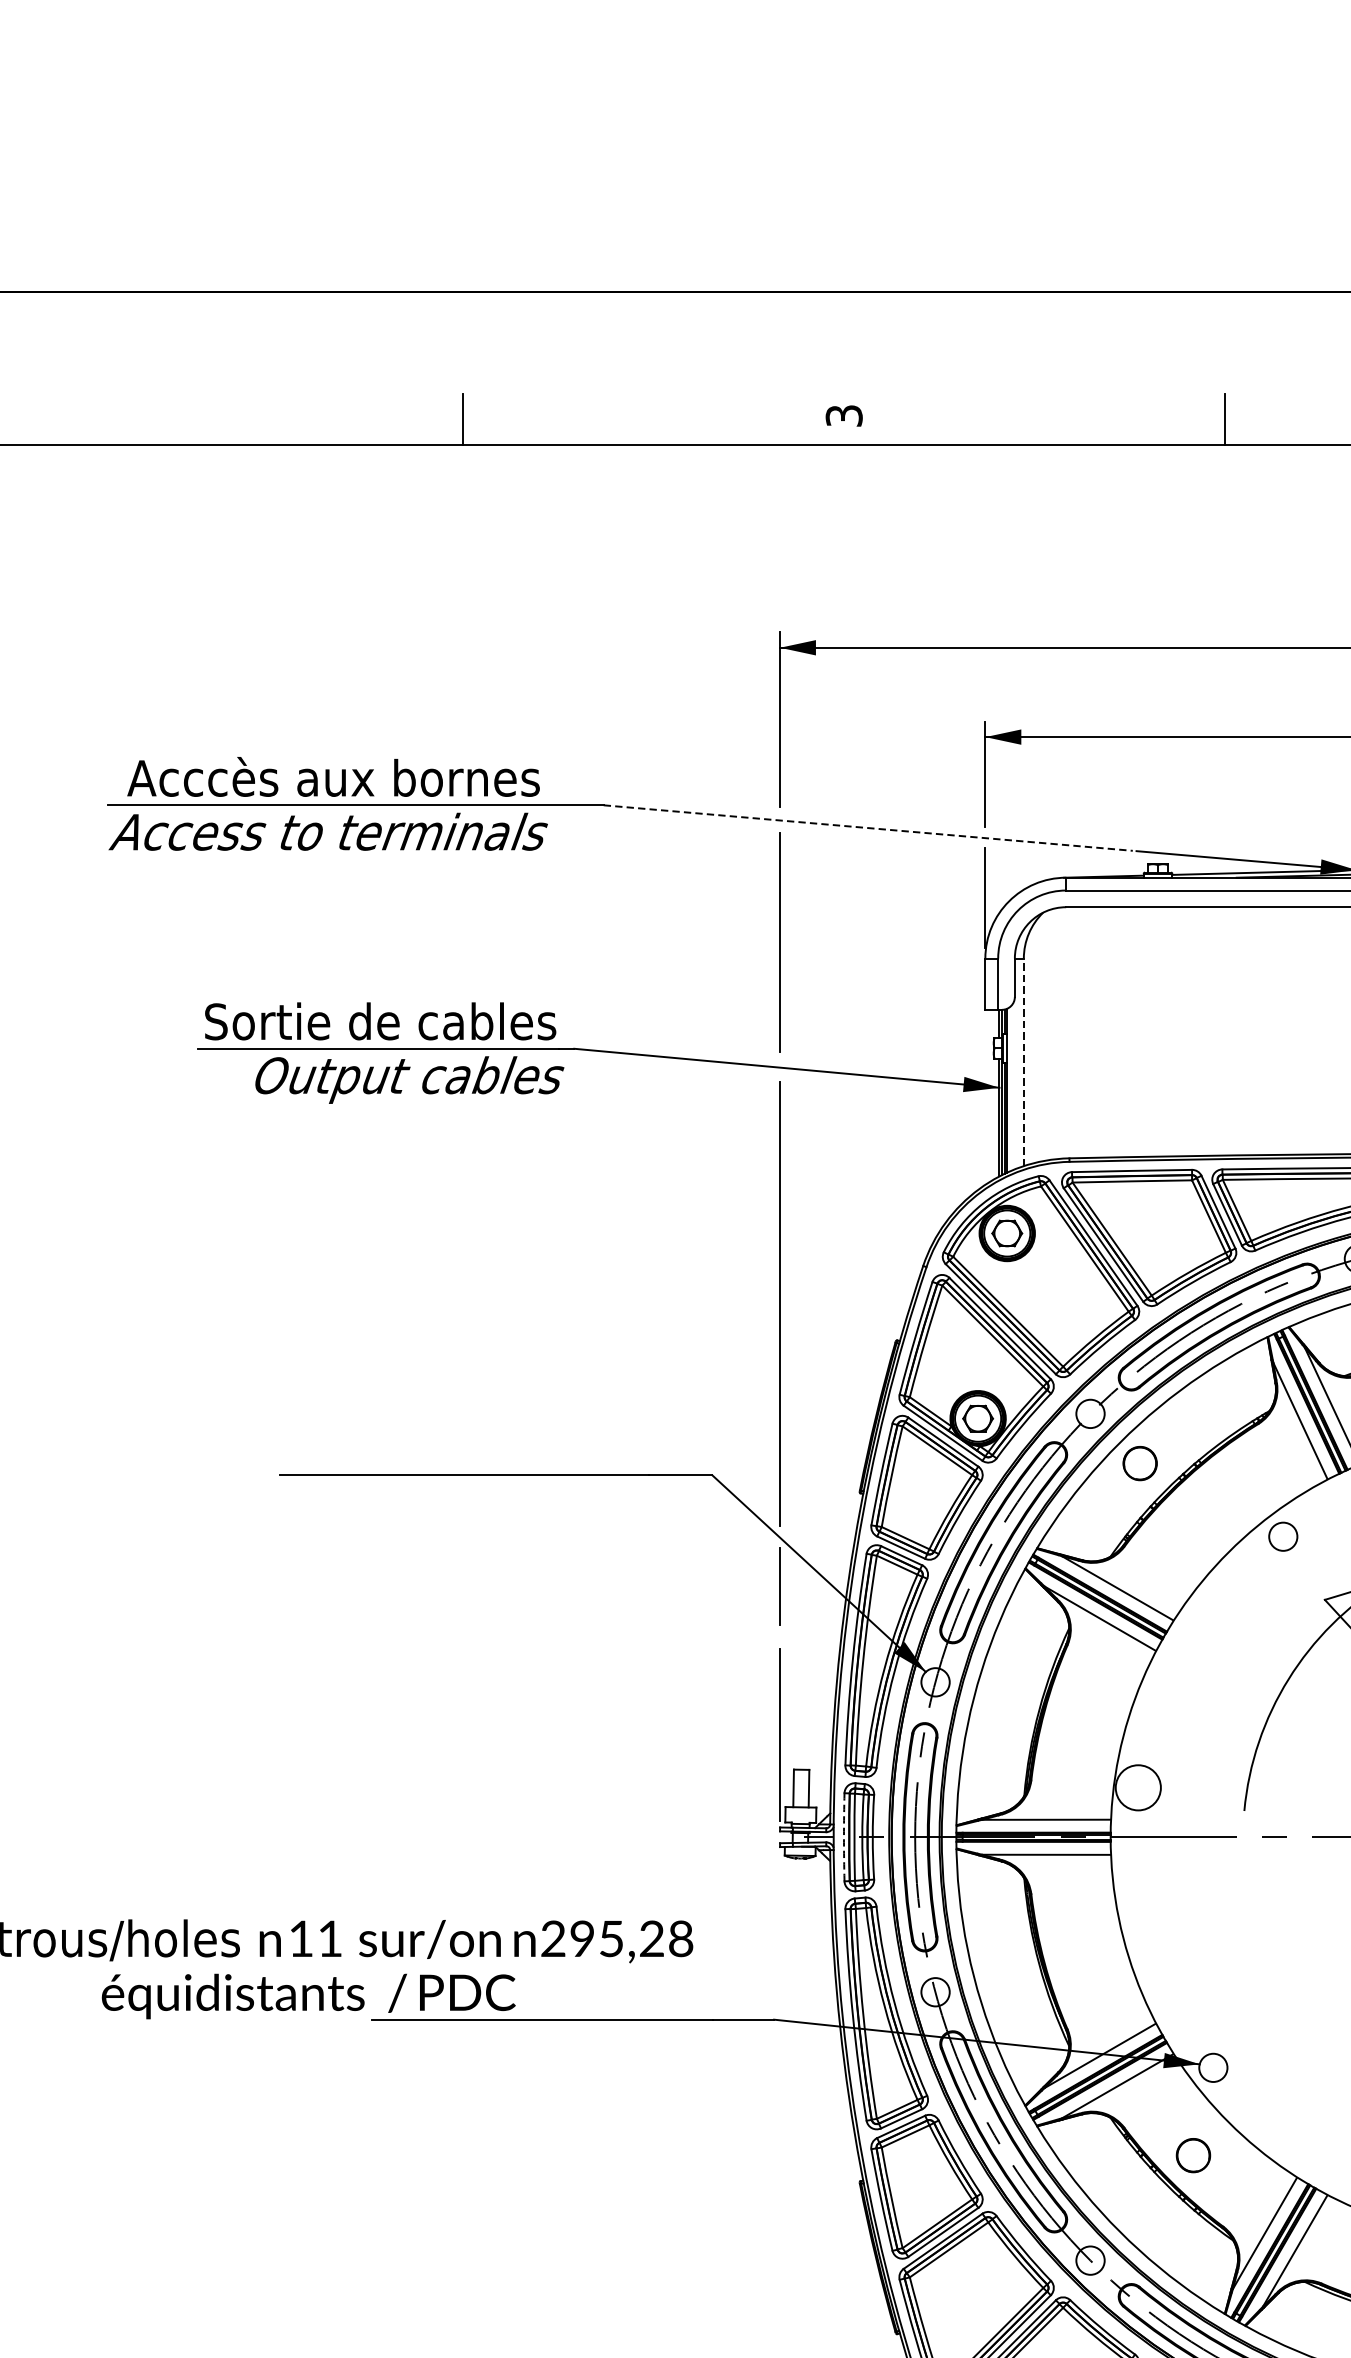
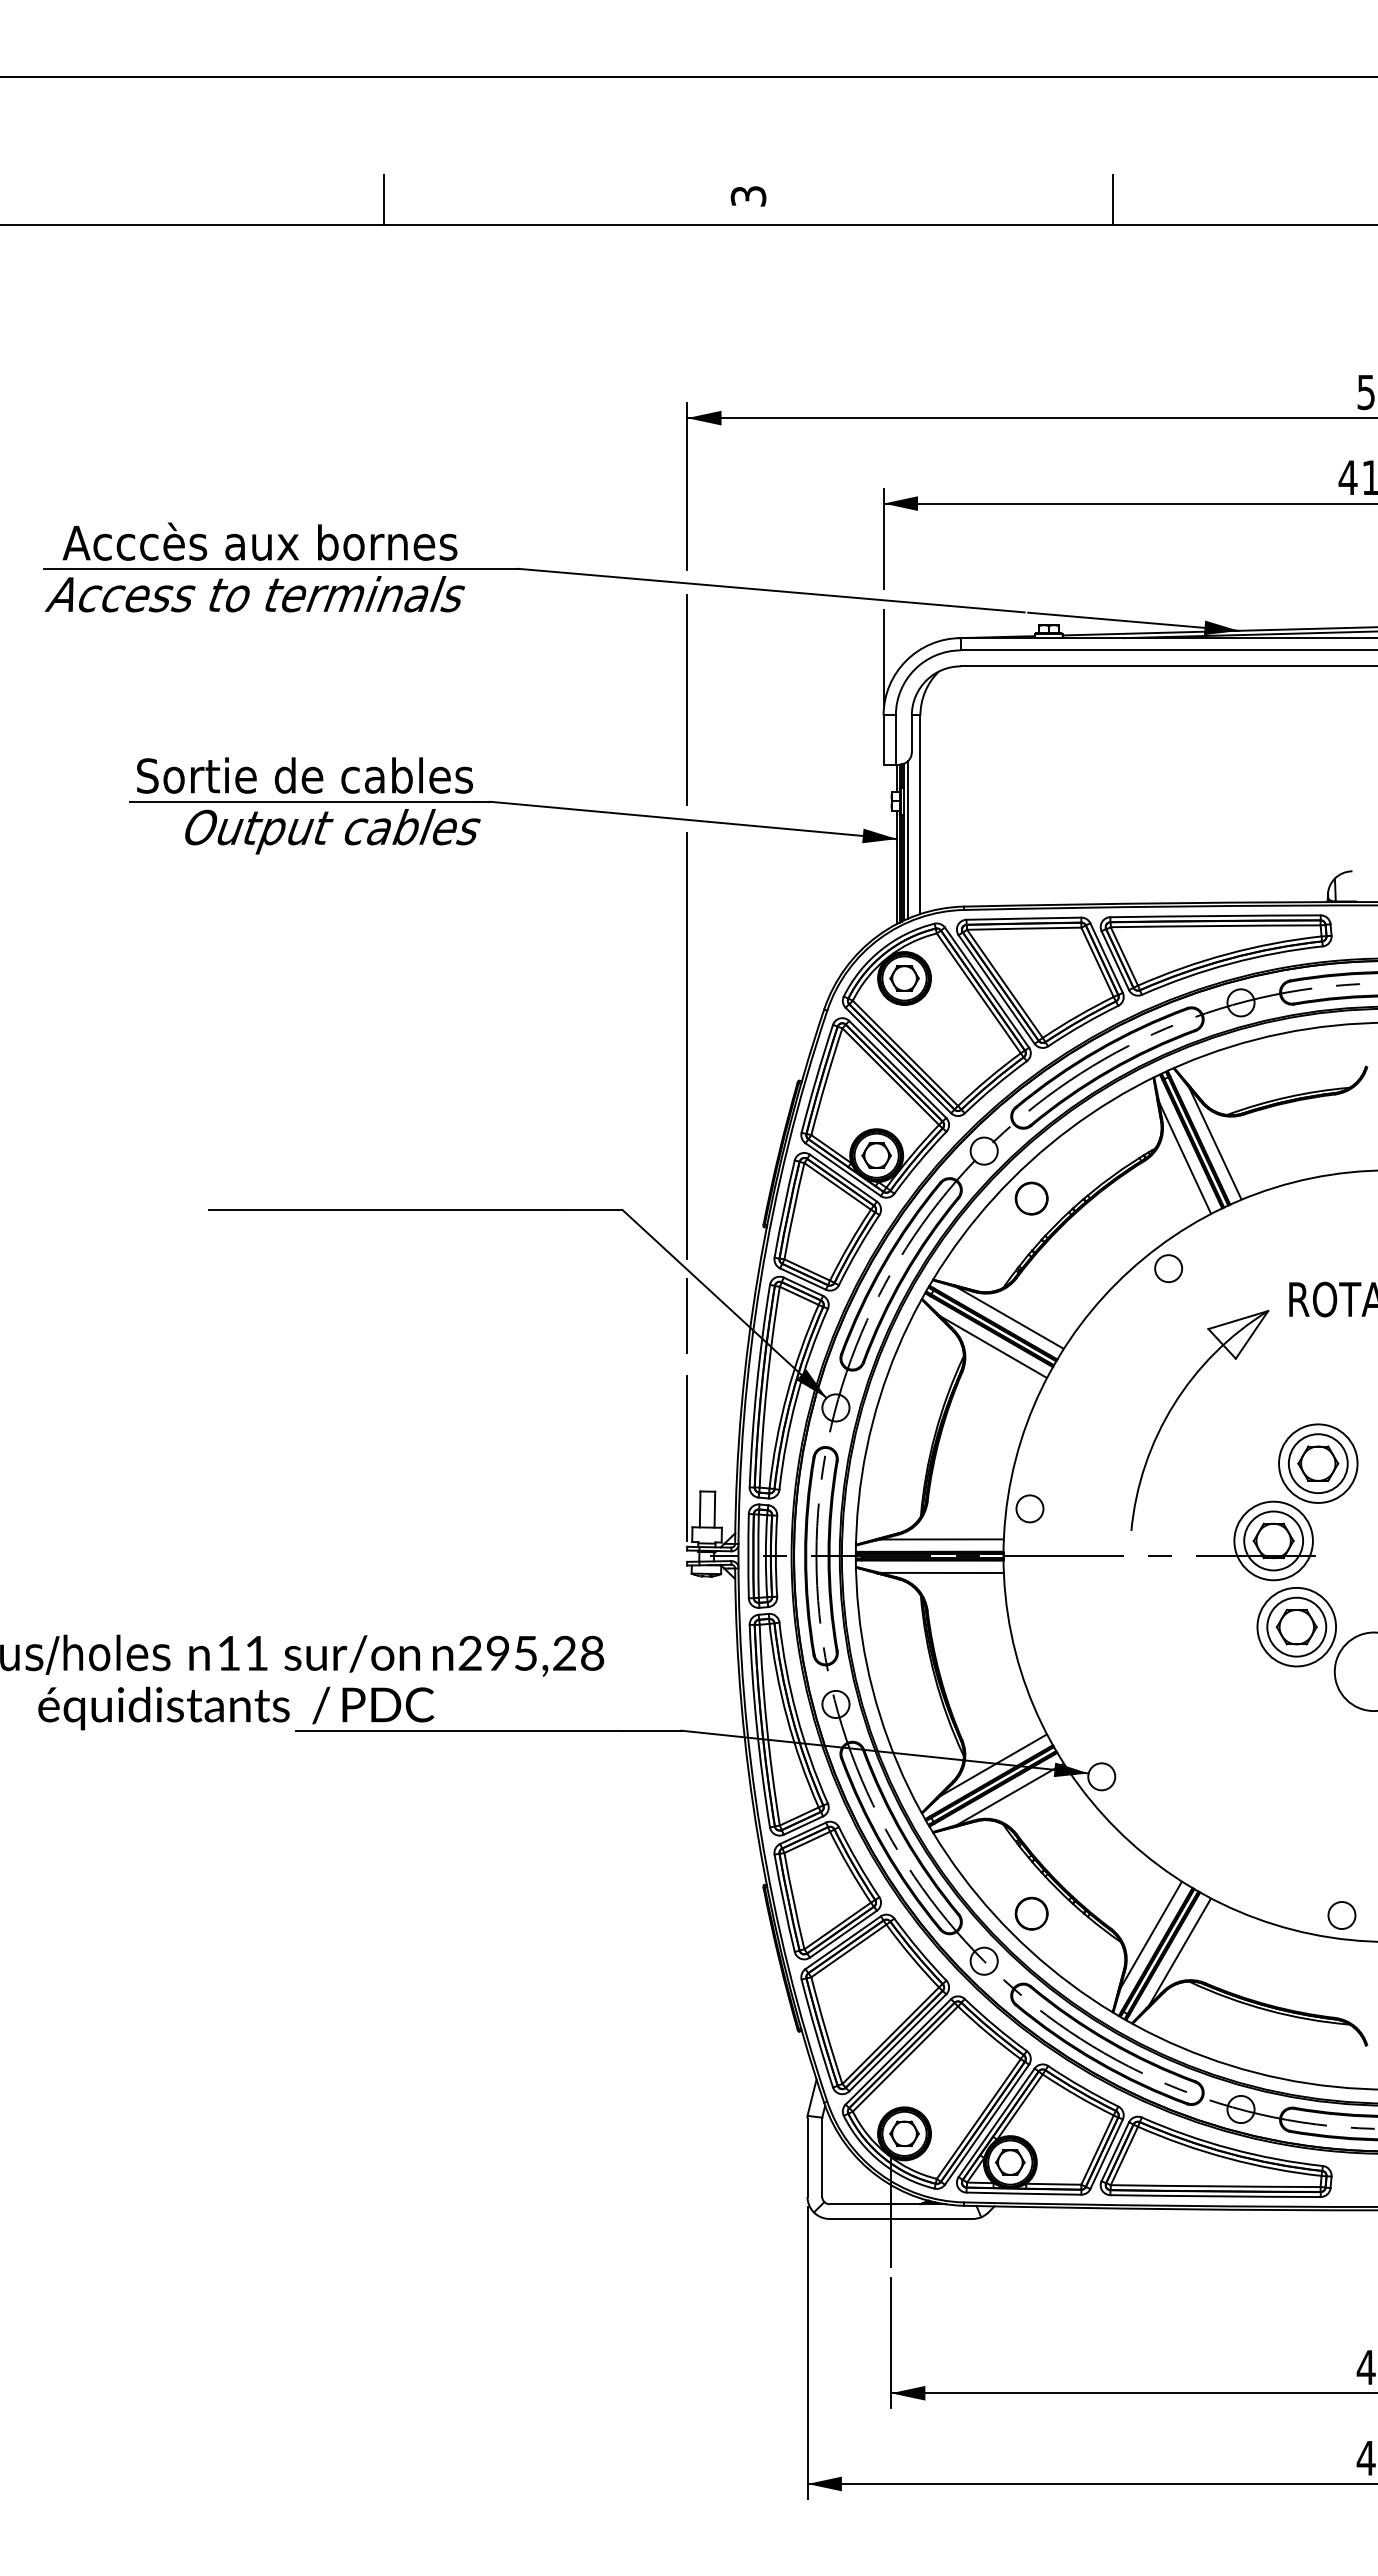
line: (869, 827) -> (772, 590), dashed -> solid
line: (1023, 1062) -> (920, 814), dashed -> solid
line: (1011, 1088) -> (908, 839), added
circle: (1137, 1787) -> (1029, 1508), size x0.62
arc: (844, 1837) -> (748, 1556), dashed -> solid
part: (1193, 2155) -> (1031, 1913), moved

